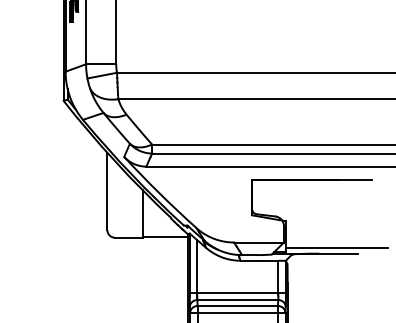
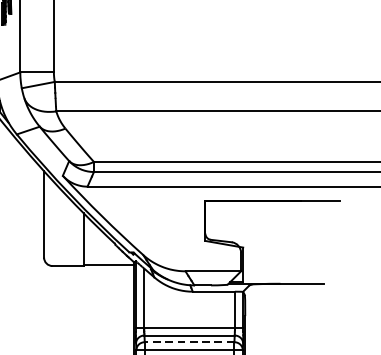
line: (336, 247) -> (299, 276), removed
line: (237, 306) -> (189, 342), solid -> dashed

